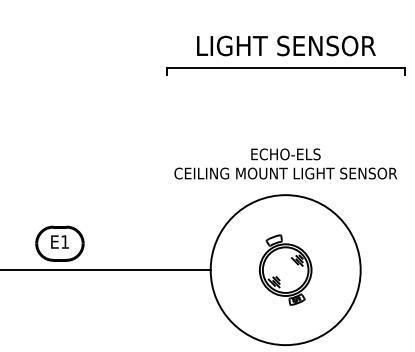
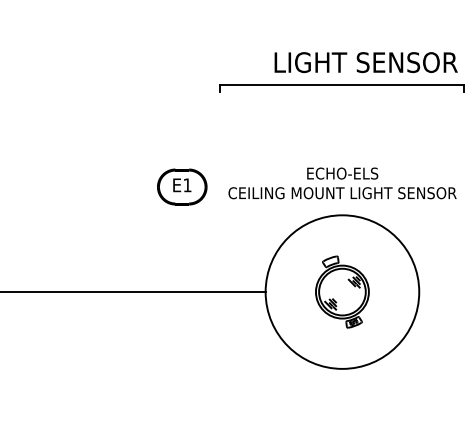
text: (285, 45) -> (365, 62), moved
text: (60, 243) -> (182, 186), moved

